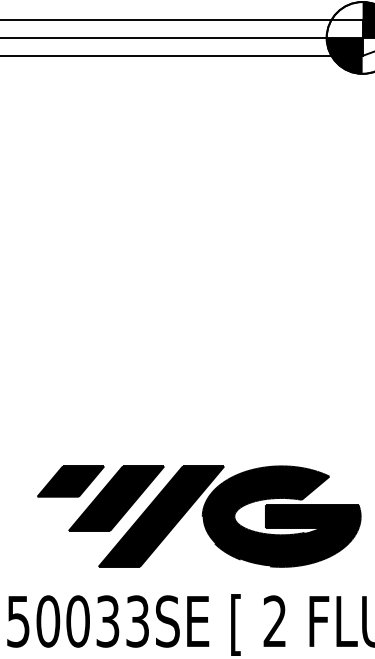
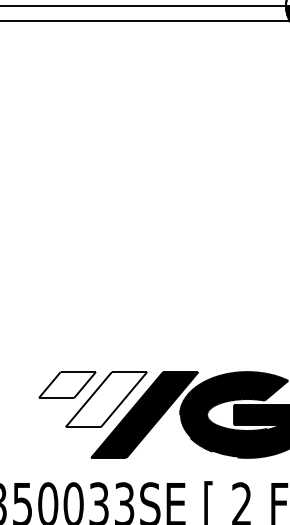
fill: (70, 481) -> (67, 384), removed
fill: (116, 498) -> (106, 399), removed

